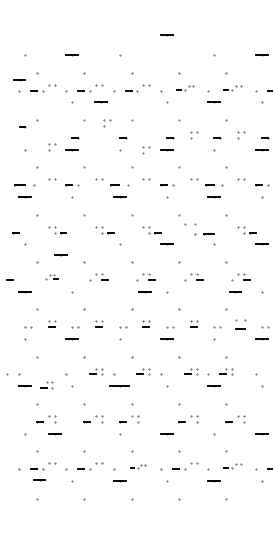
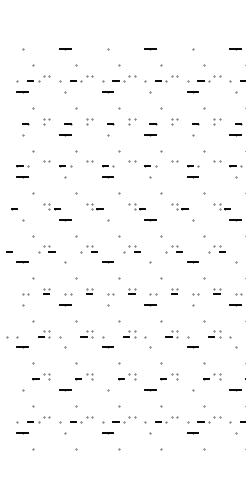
line: (167, 35) -> (150, 49), moved
line: (19, 80) -> (22, 92), moved
part: (184, 87) -> (166, 78), size x1.43
part: (232, 87) -> (209, 78), size x1.43
part: (100, 102) -> (107, 92), moved
part: (107, 122) -> (89, 121), moved
part: (22, 127) -> (25, 124), moved
part: (51, 147) -> (46, 121), moved
part: (147, 150) -> (132, 121), moved
part: (24, 185) -> (22, 166), size x0.62
part: (120, 185) -> (108, 166), size x0.71
part: (214, 185) -> (193, 166), size x0.71
part: (199, 229) -> (179, 206), size x0.62
line: (61, 256) -> (65, 220), moved
part: (51, 277) -> (46, 249), size x1.43
part: (144, 291) -> (107, 262), moved
part: (234, 291) -> (192, 262), moved
part: (241, 324) -> (217, 291), size x0.62
part: (225, 371) -> (214, 334), moved
part: (47, 385) -> (44, 334), moved
part: (119, 386) -> (107, 347), size x0.62
part: (130, 418) -> (127, 376), moved
line: (54, 434) -> (65, 390), moved
part: (138, 466) -> (124, 419), size x1.67
part: (232, 466) -> (209, 419), size x1.43
line: (39, 480) -> (22, 433), moved

